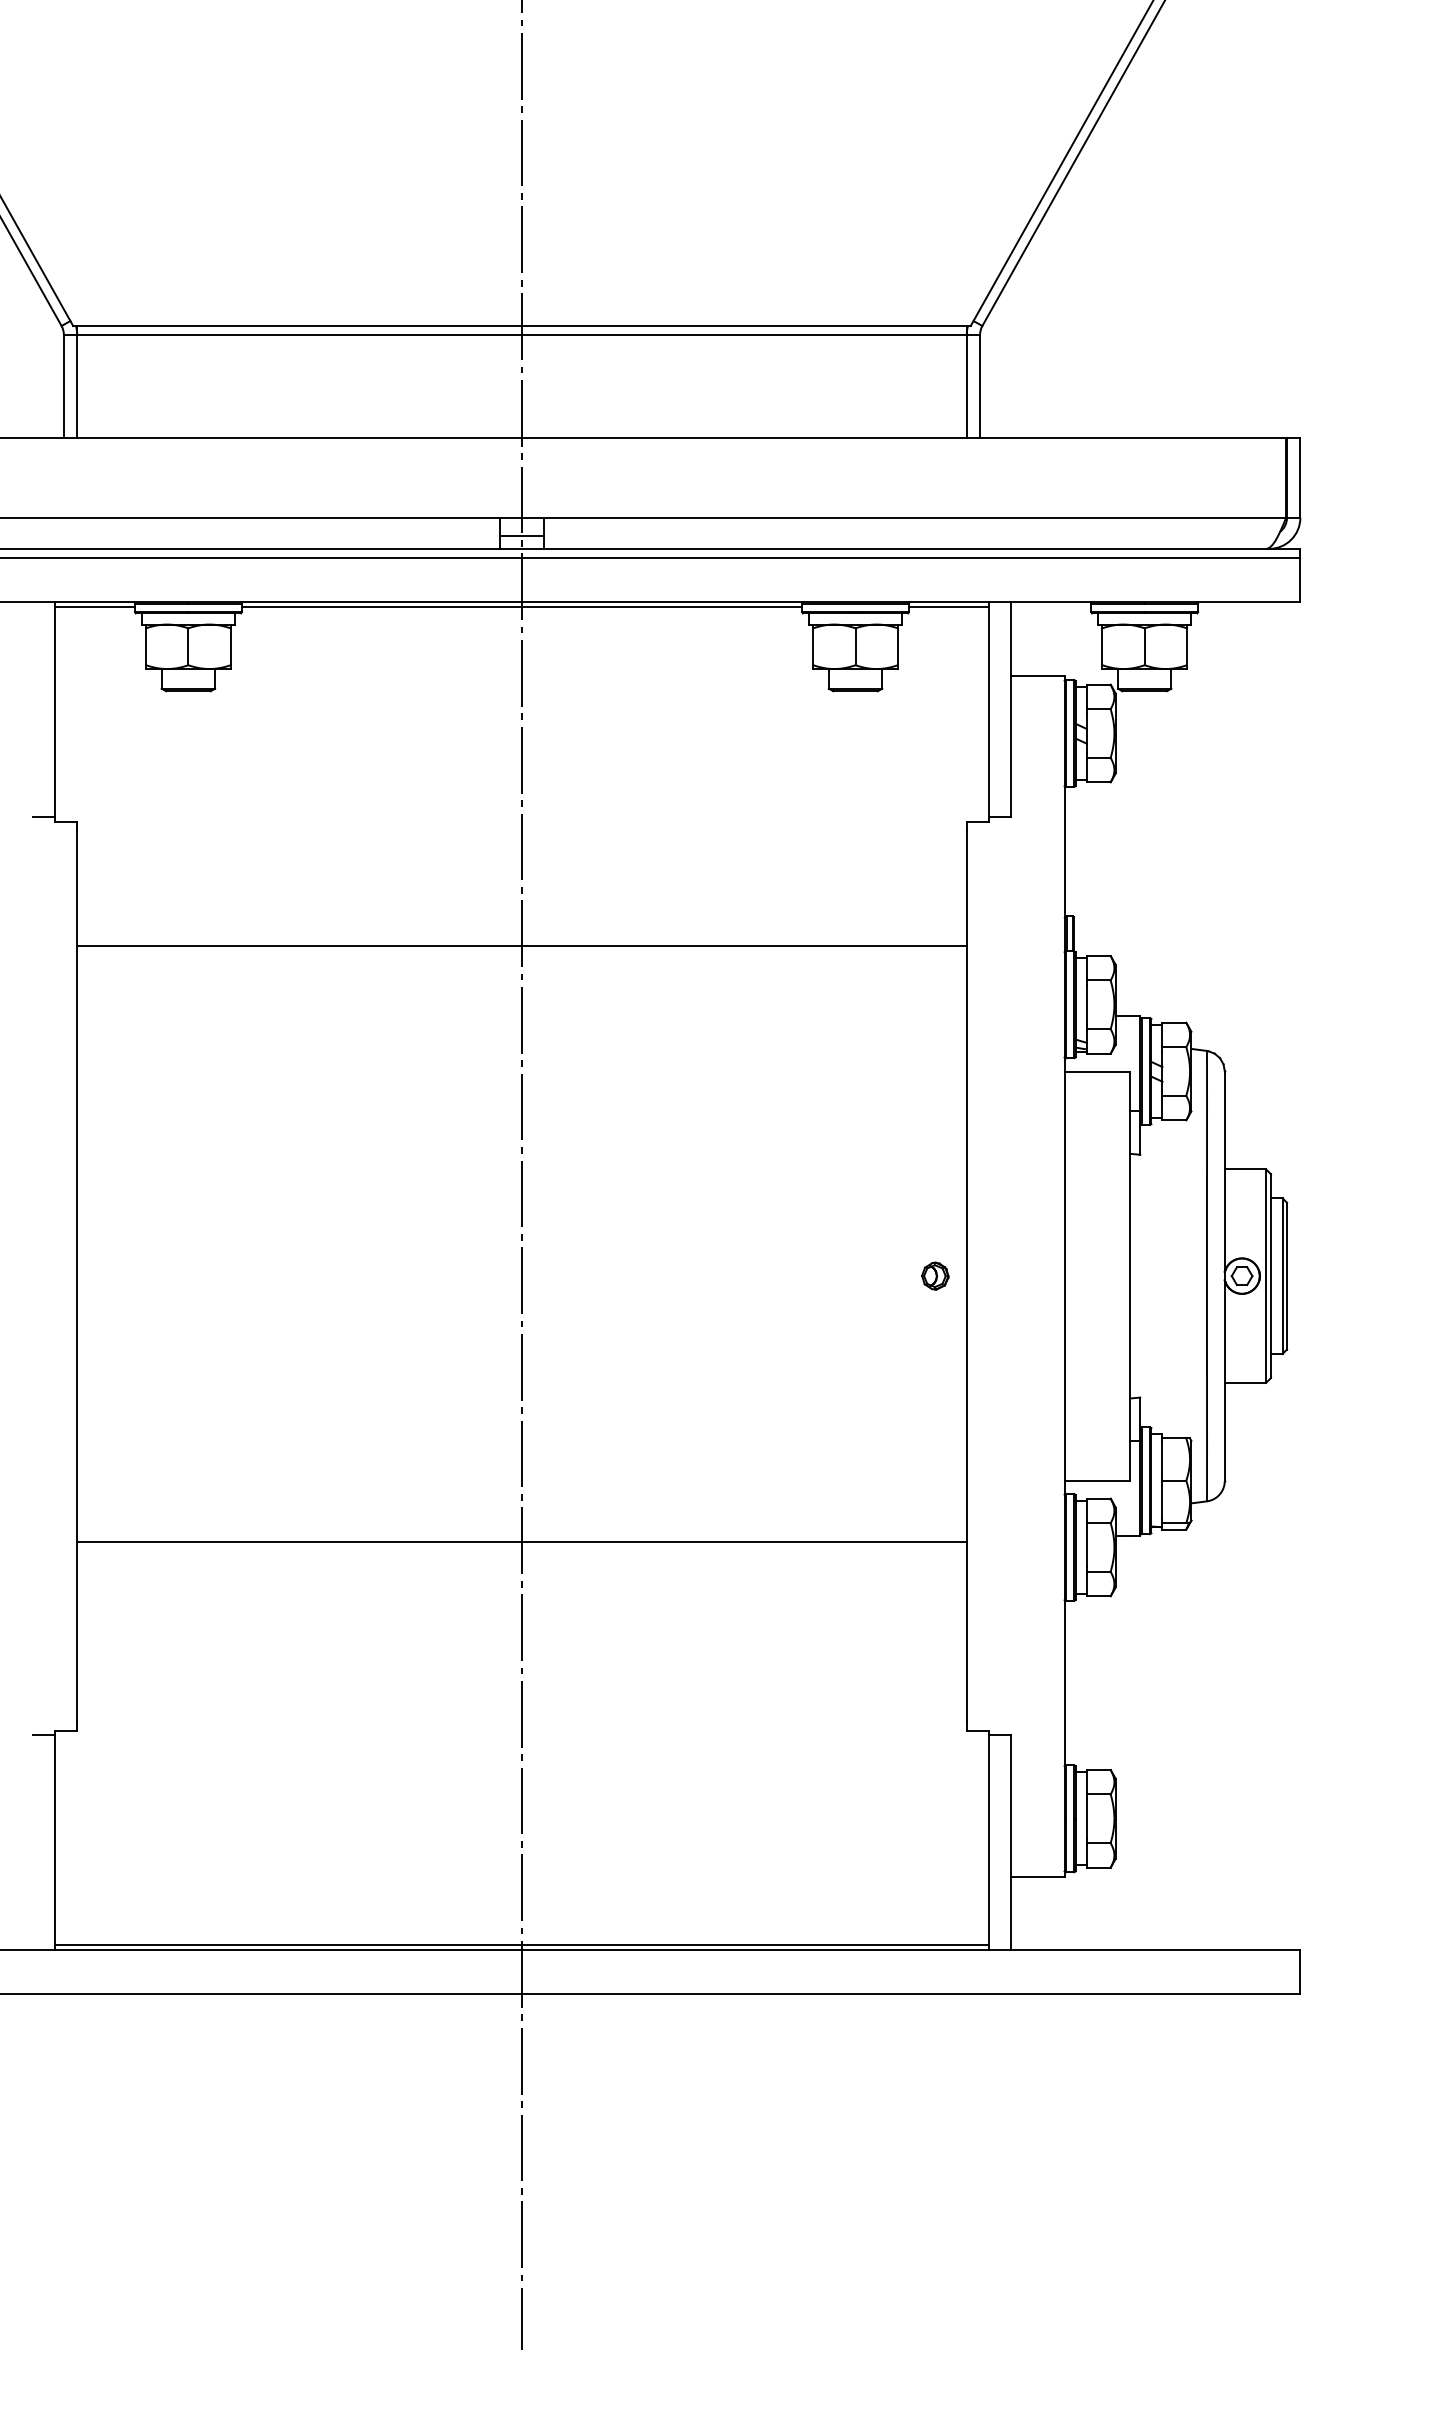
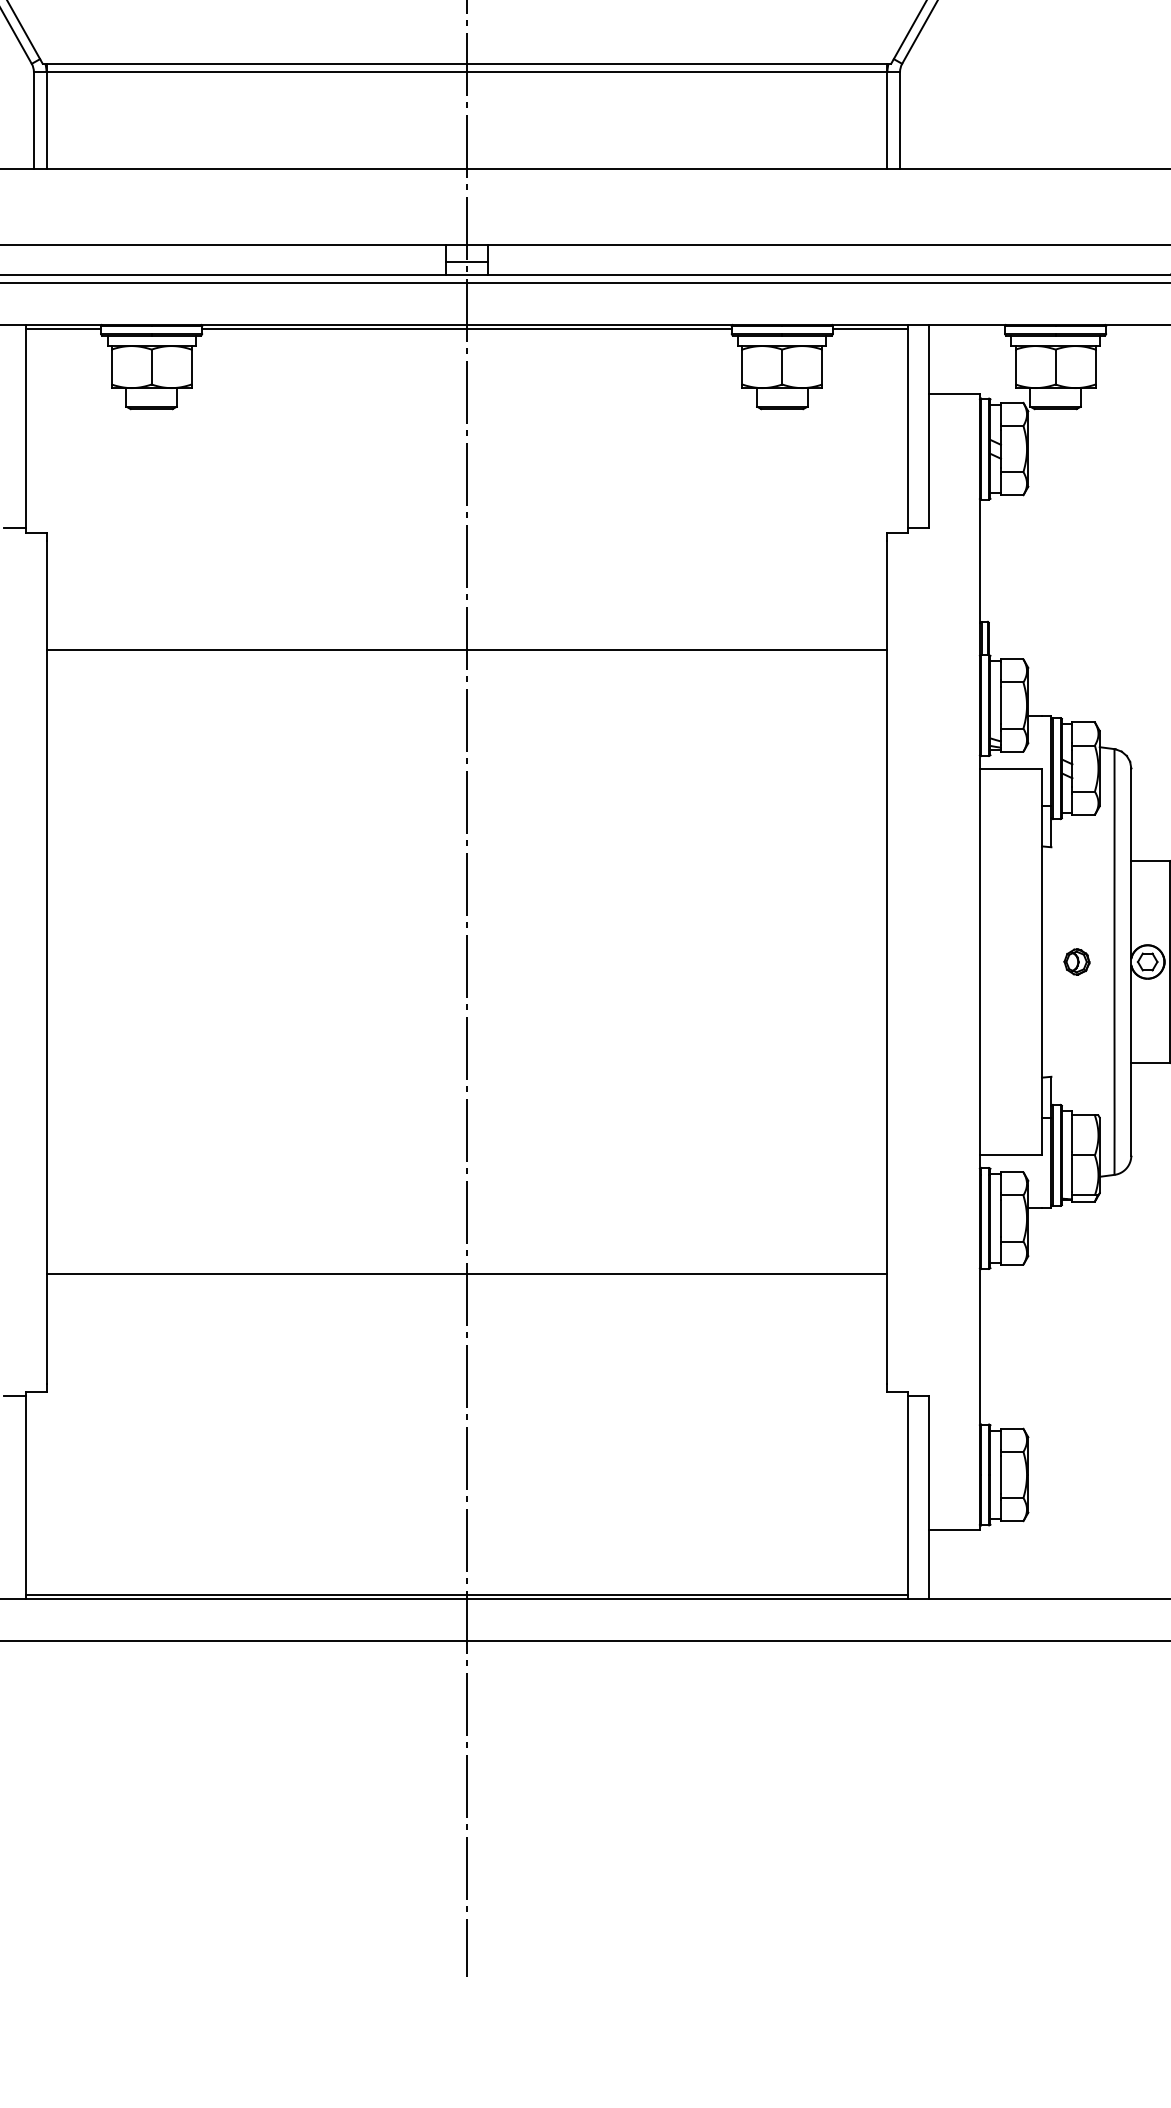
part: (935, 1275) -> (1077, 961), moved
line: (521, 1542) -> (466, 1274), moved

